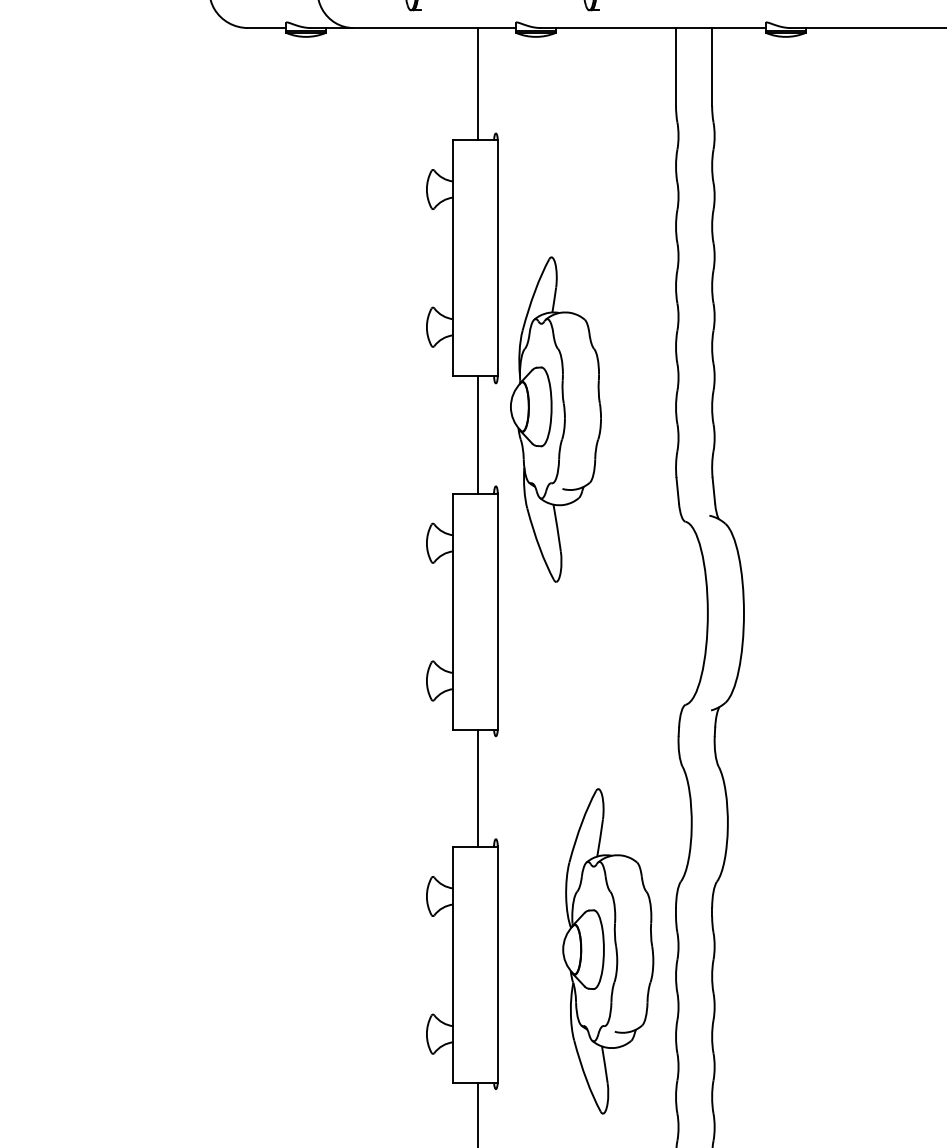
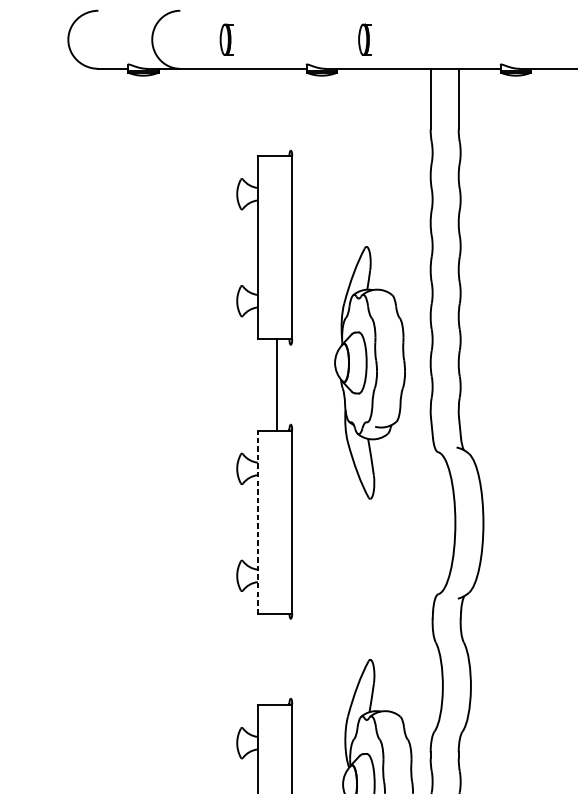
line: (478, 84) -> (277, 112), removed
part: (555, 419) -> (369, 372), moved
line: (453, 611) -> (257, 521), solid -> dashed
line: (478, 788) -> (277, 659), removed

